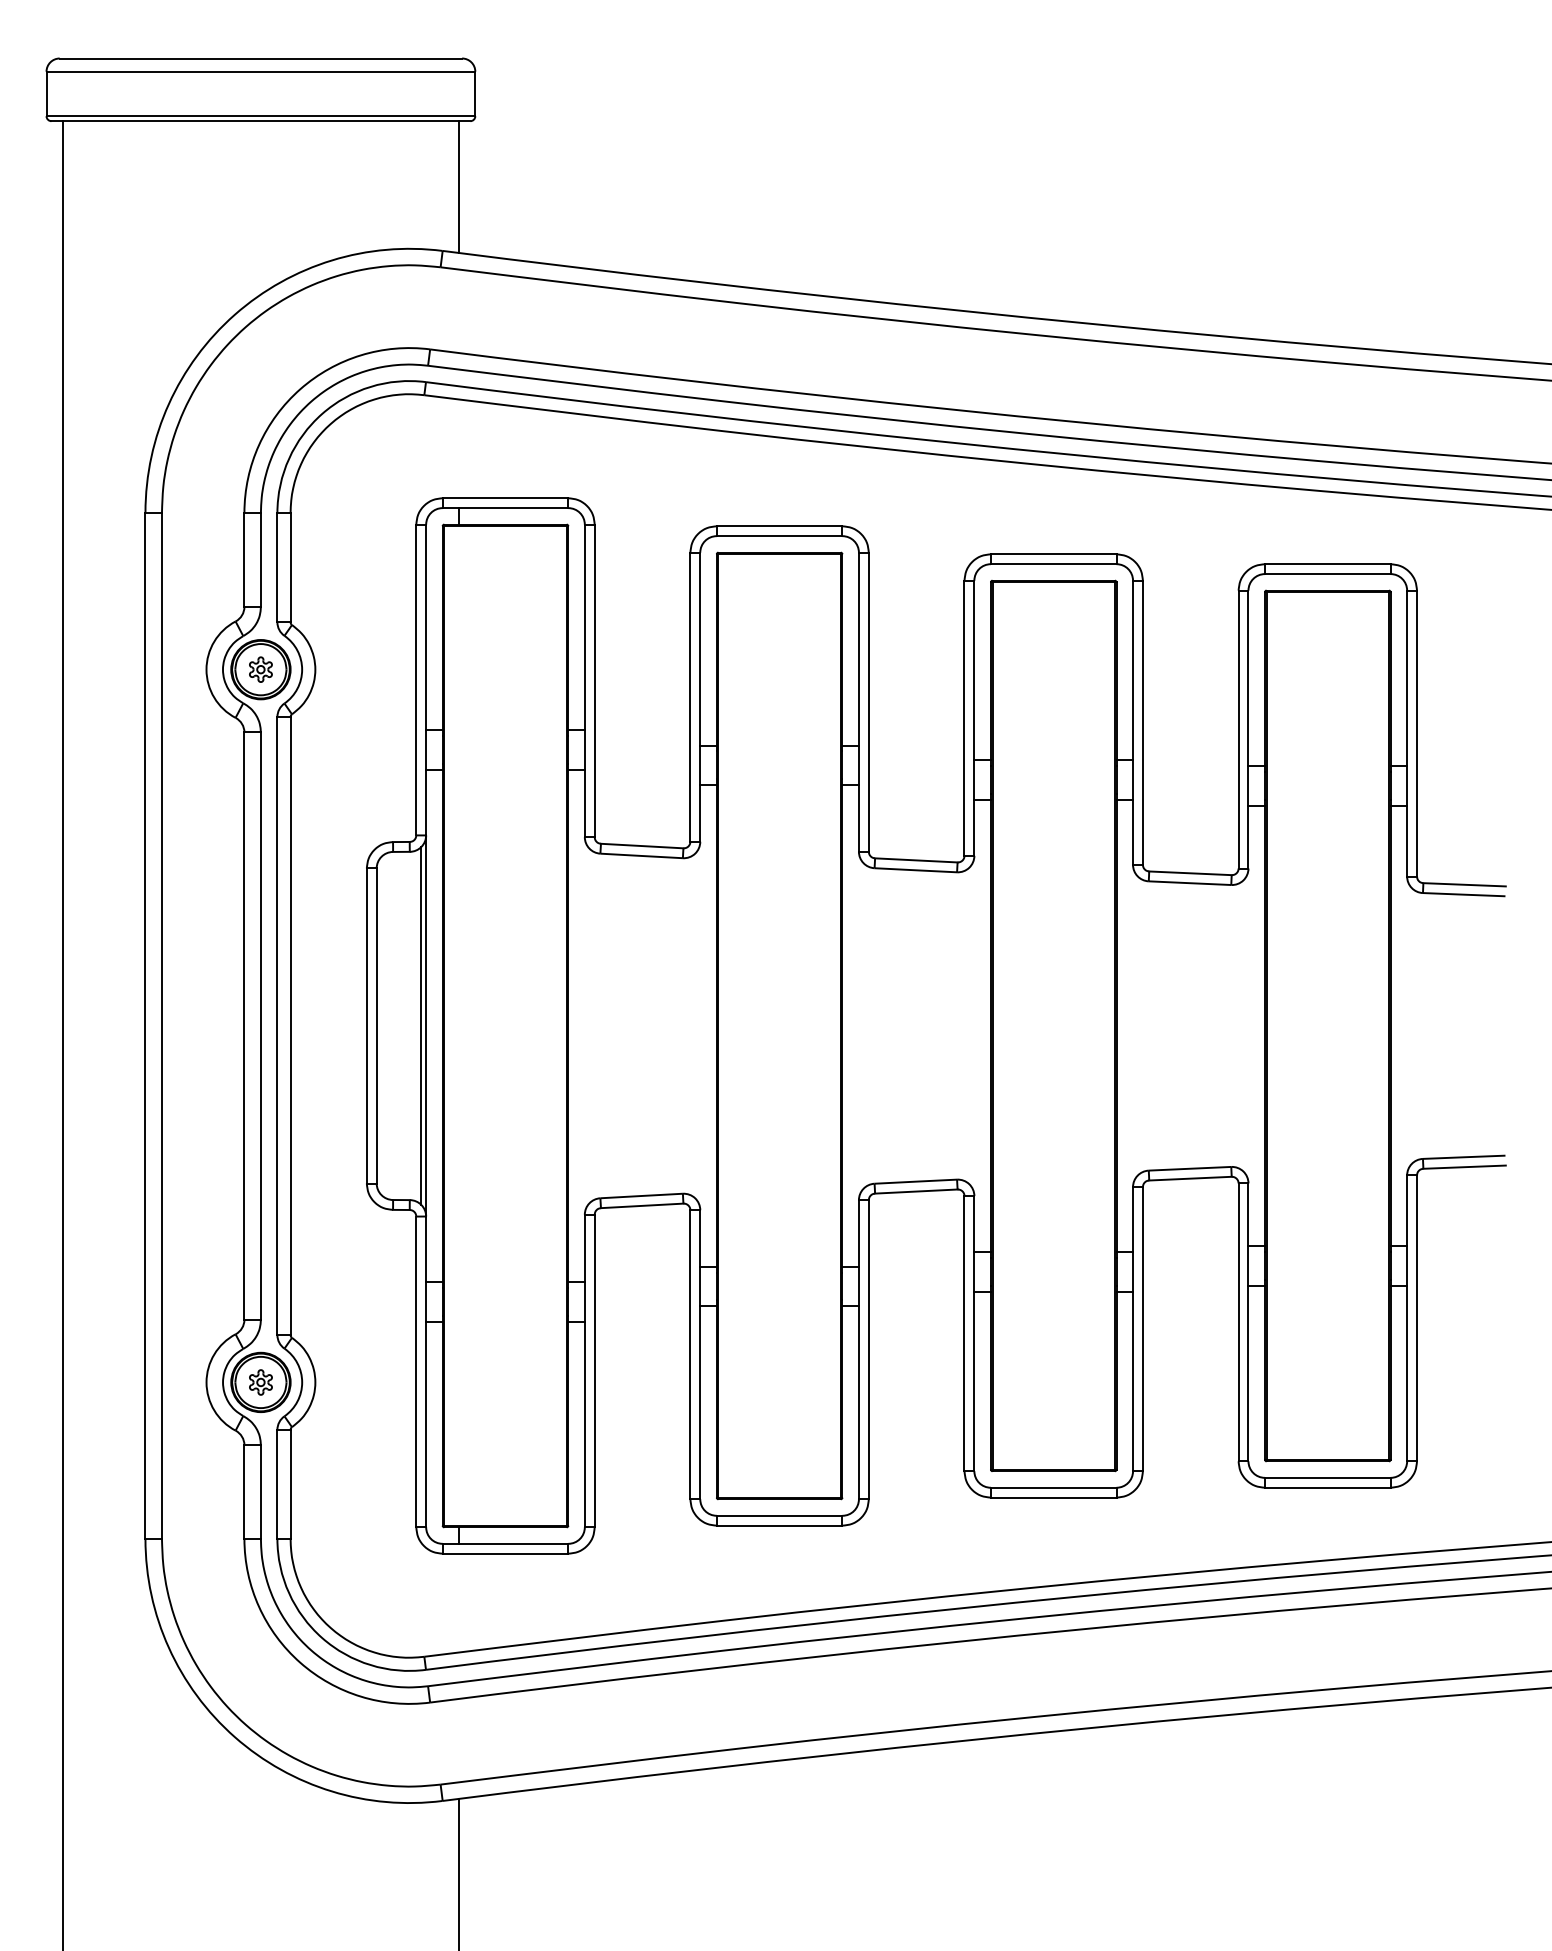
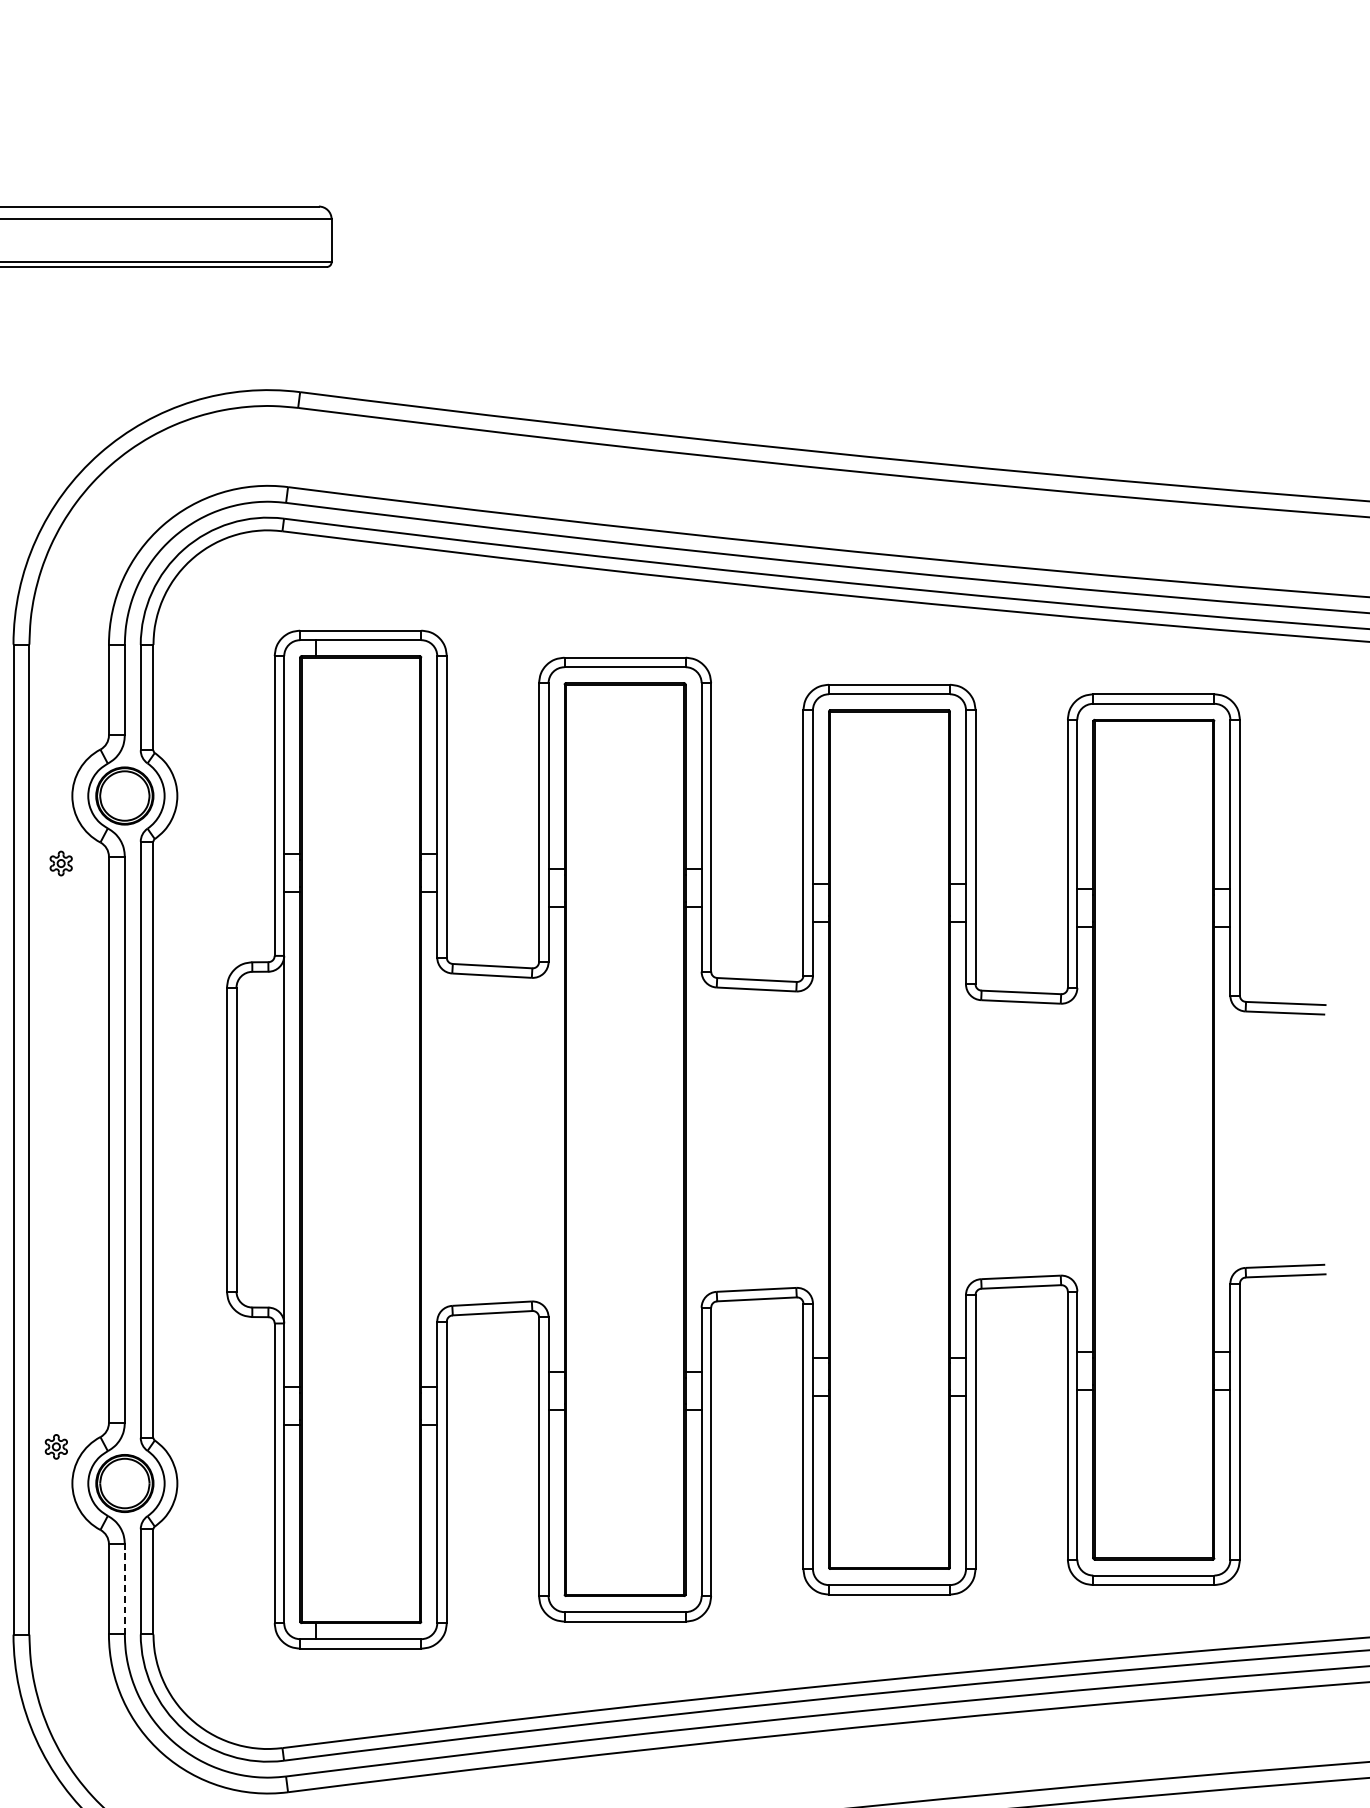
line: (458, 186) -> (315, 330), removed
part: (260, 669) -> (60, 863), moved
line: (421, 1025) -> (279, 1139), removed
part: (260, 1382) -> (55, 1446), moved
line: (260, 1492) -> (124, 1589), solid -> dashed

